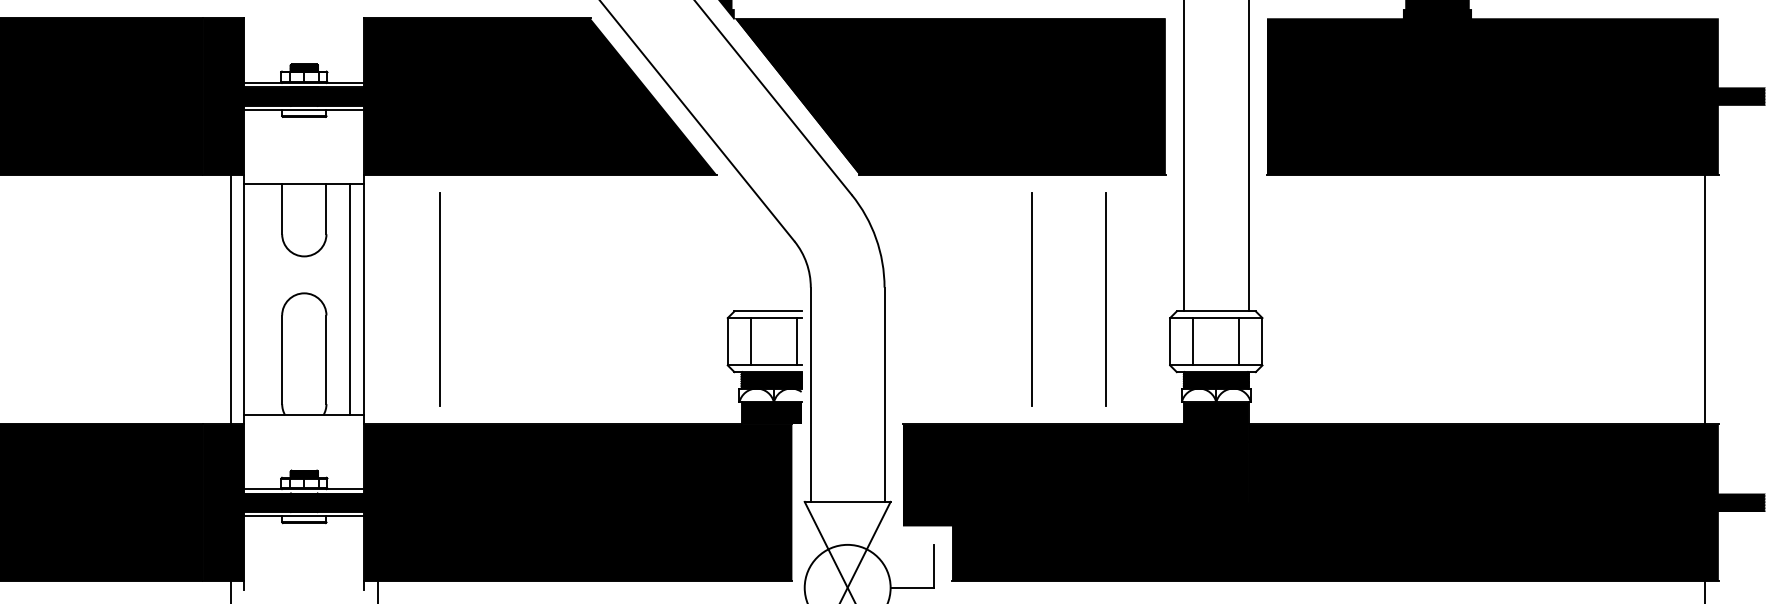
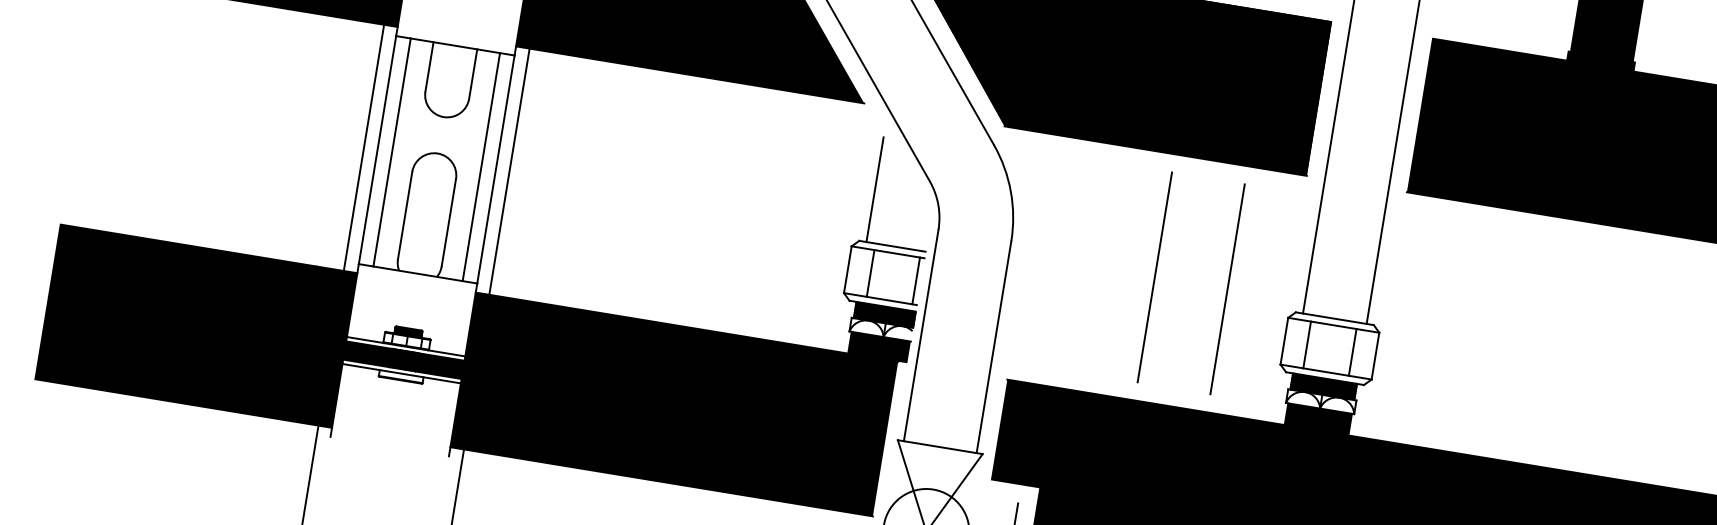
line: (741, 258) -> (874, 189), added
line: (259, 299) -> (392, 152), added
line: (378, 299) -> (509, 171), added
line: (439, 299) -> (570, 181), removed

